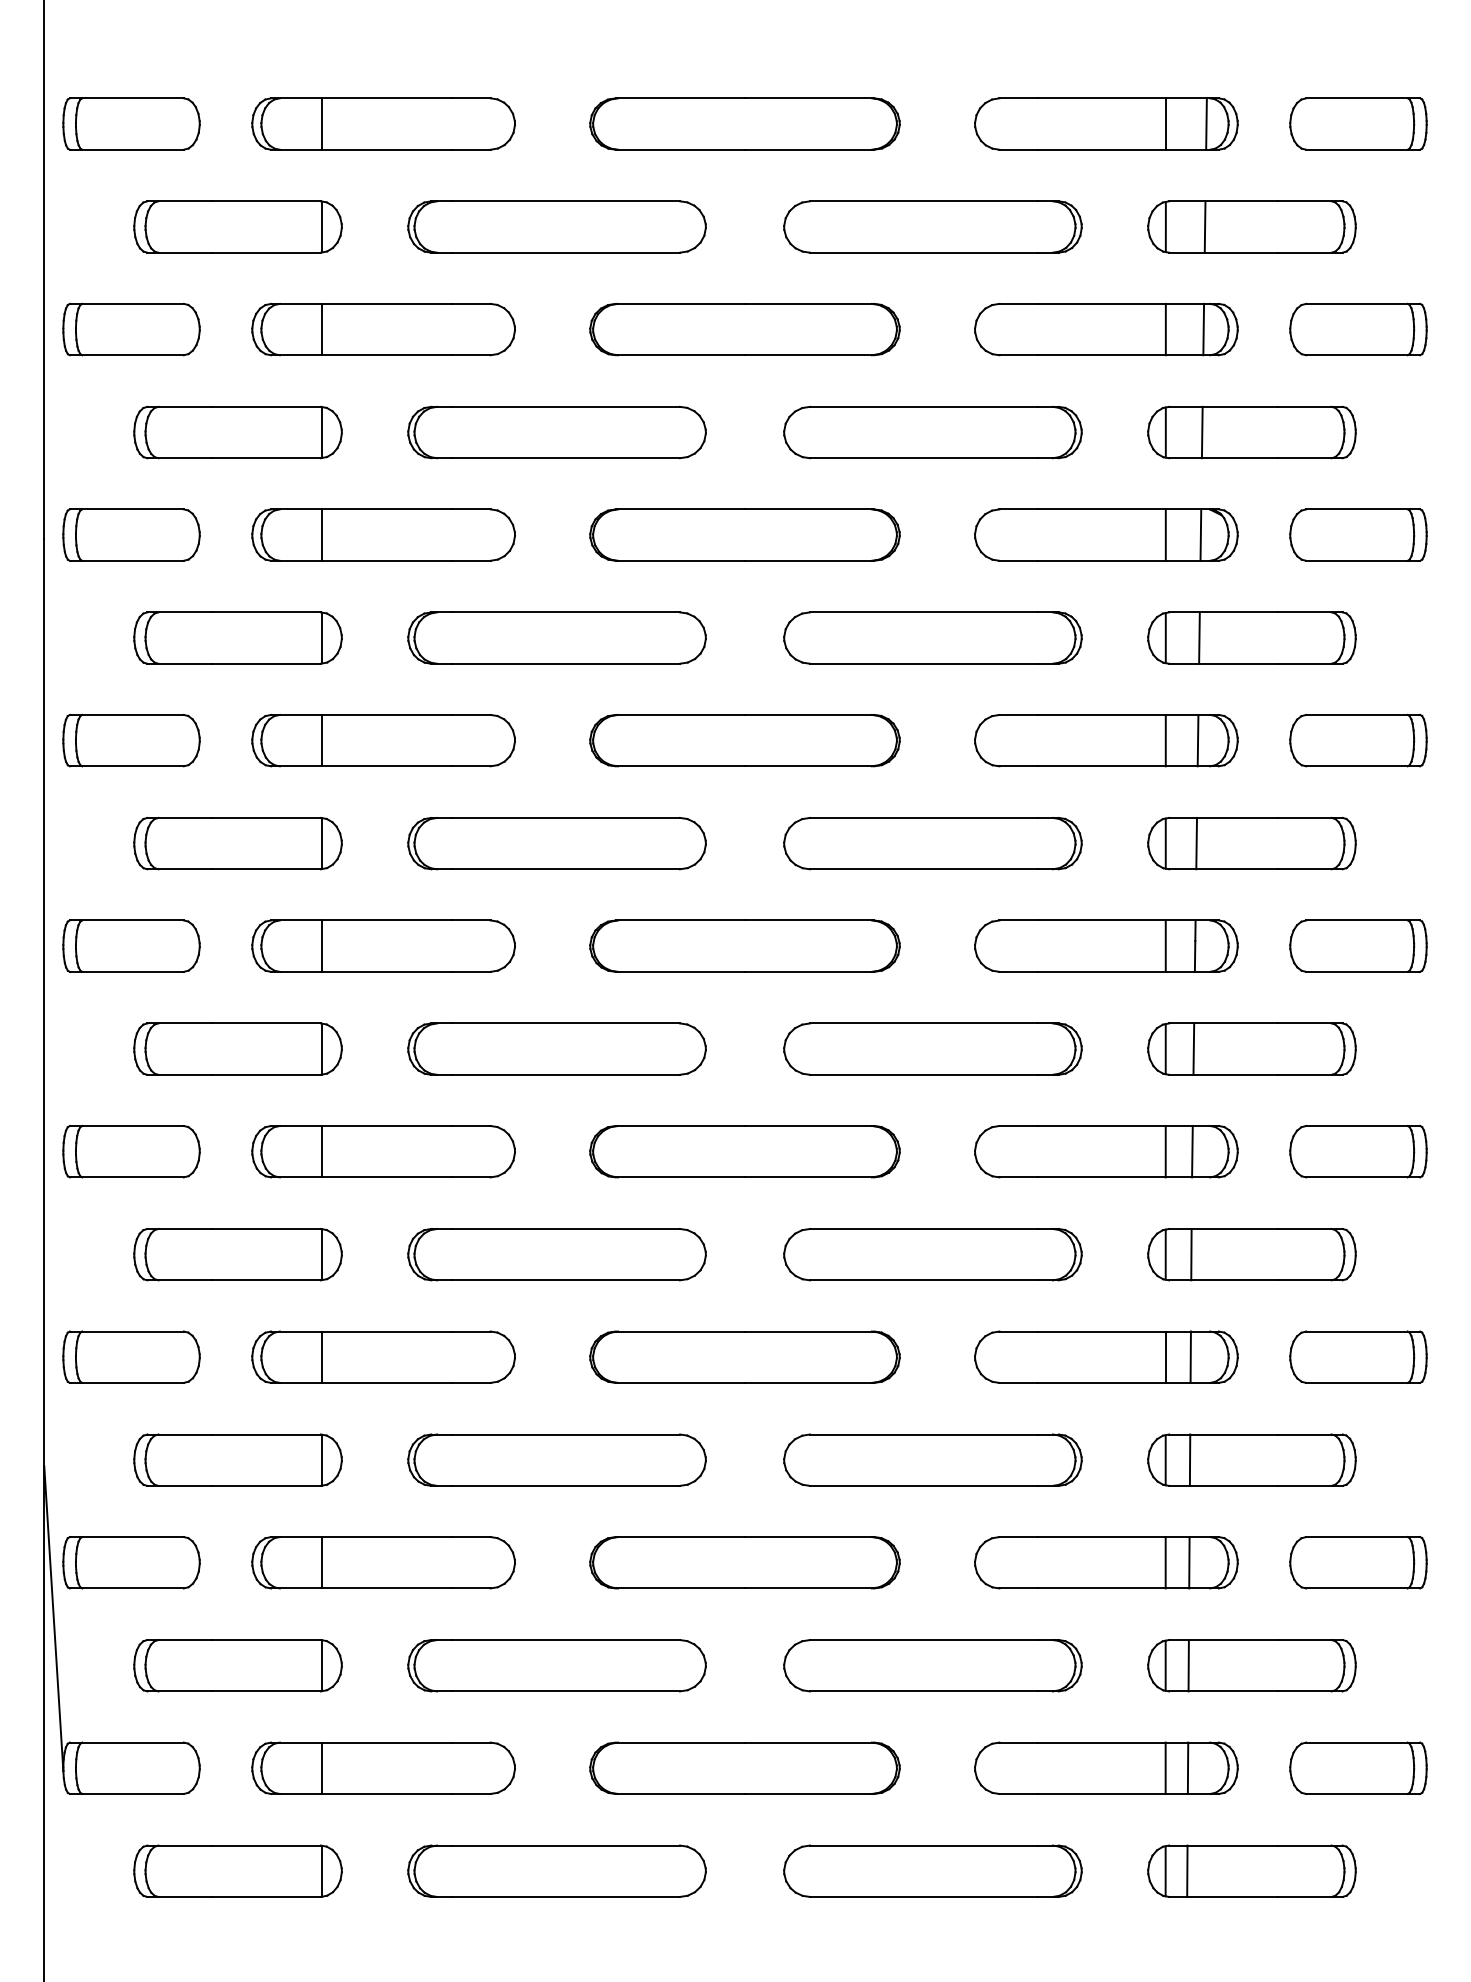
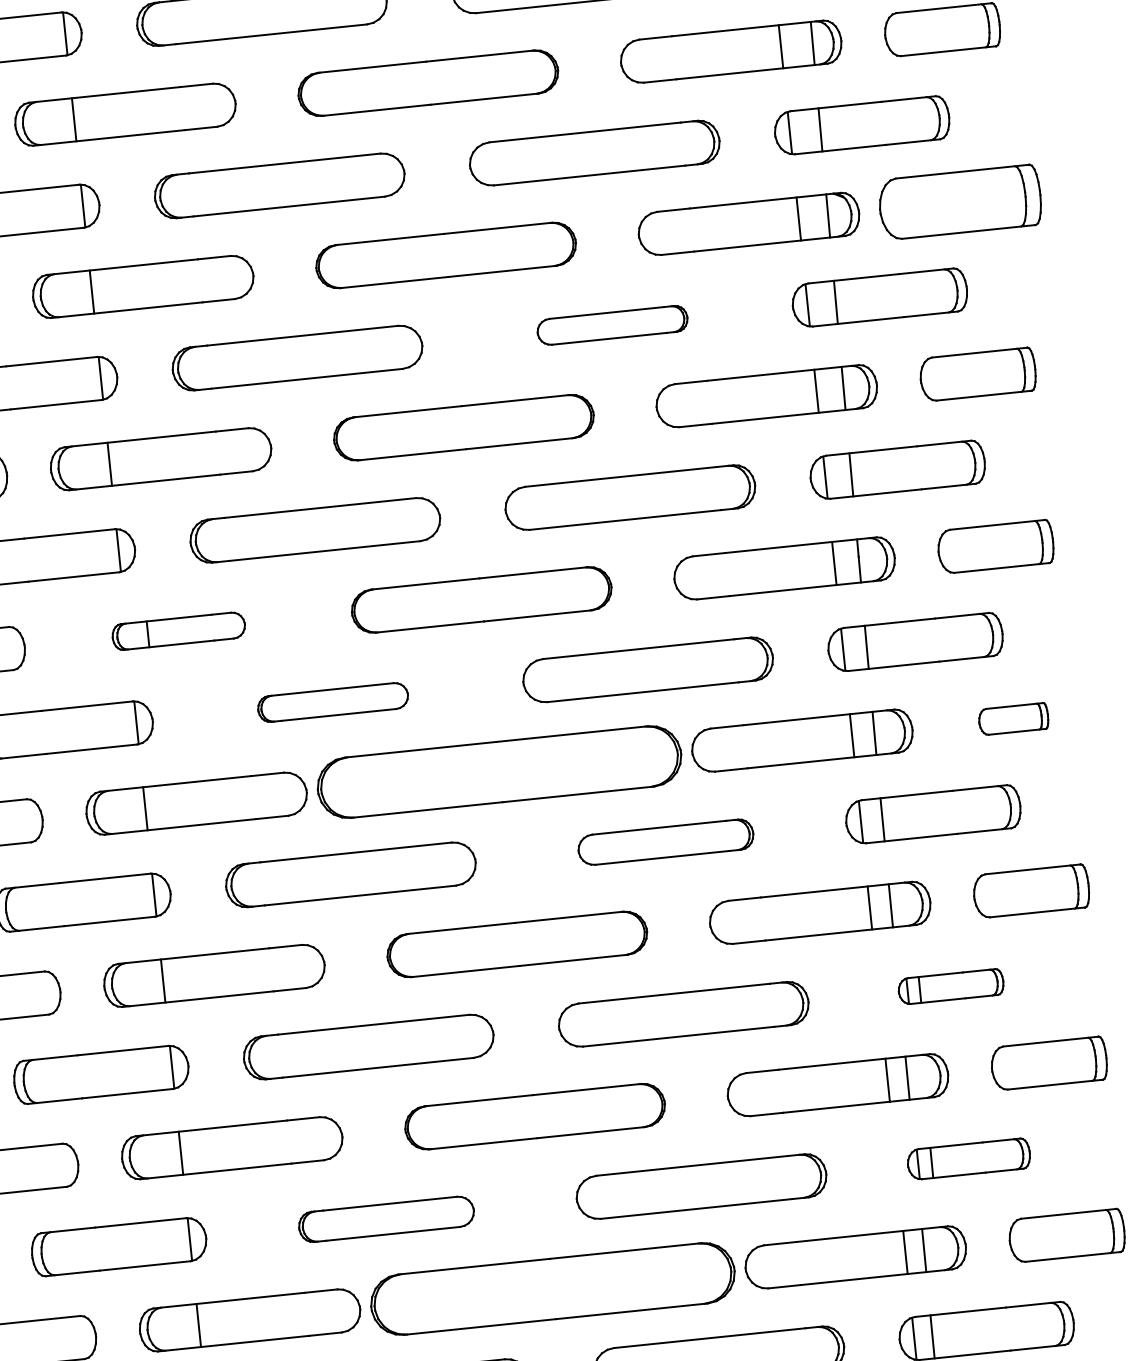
part: (1358, 534) -> (960, 201), size x1.4
part: (932, 637) -> (612, 325), size x0.6
part: (383, 945) -> (178, 630), size x0.6
part: (556, 1048) -> (332, 702), size x0.6
part: (744, 1151) -> (499, 772), size x1.4
part: (1358, 1151) -> (1013, 718), size x0.6
part: (932, 1254) -> (665, 842), size x0.7
part: (1251, 1459) -> (950, 986), size x0.6
part: (556, 1665) -> (386, 1219), size x0.7
part: (1251, 1665) -> (968, 1158), size x0.7
part: (744, 1767) -> (552, 1288), size x1.4

